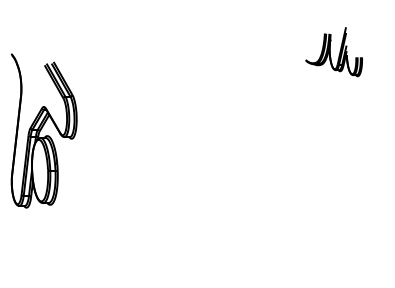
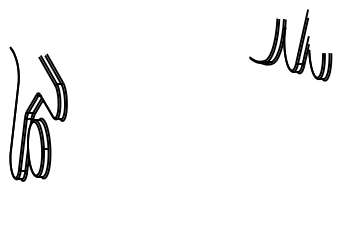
part: (333, 52) -> (290, 45), size x1.67

